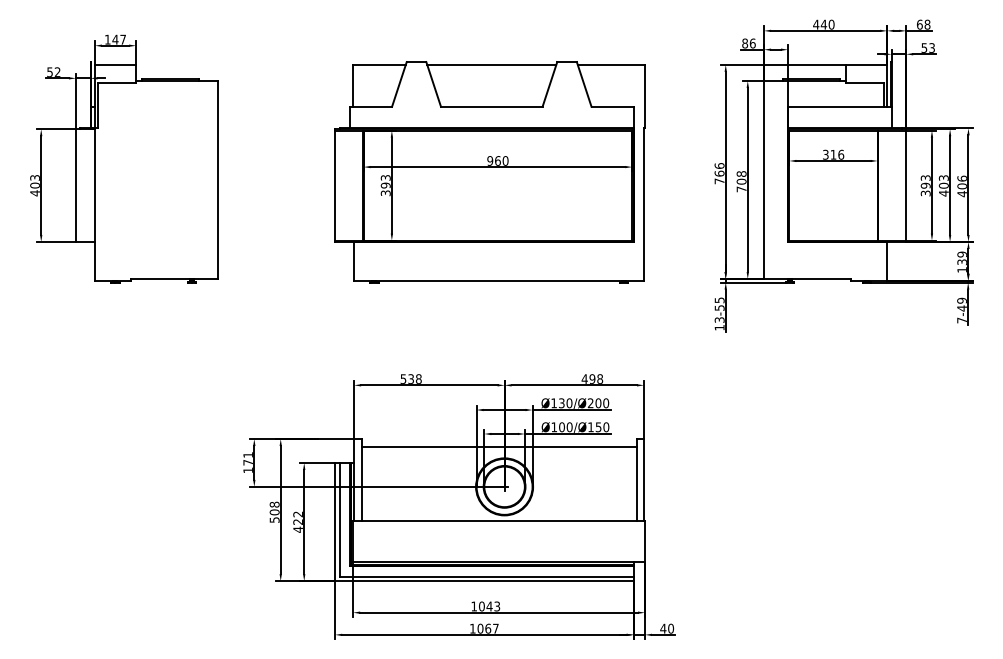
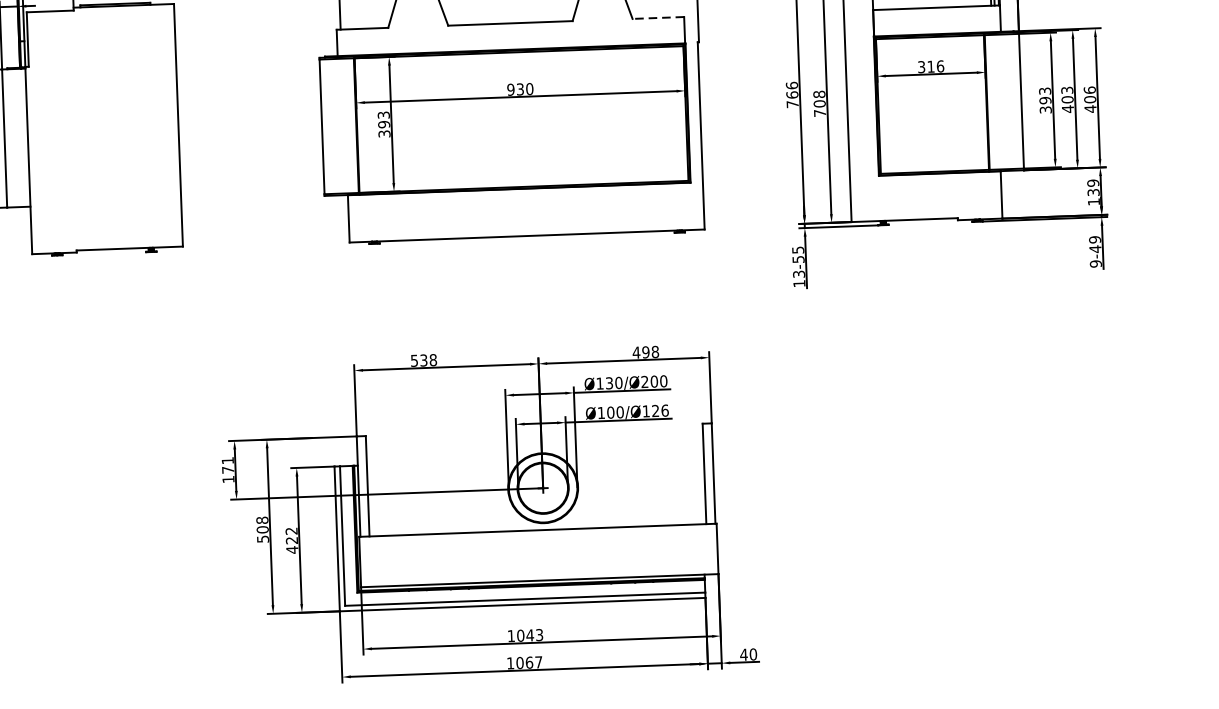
line: (612, 106) -> (658, 17), solid -> dashed
text: (497, 160) -> (519, 88), 960 -> 930
text: (961, 320) -> (1095, 263), 7-49 -> 9-49
text: (602, 427) -> (660, 411), Ø100/Ø150 -> Ø100/Ø126
line: (498, 447) -> (533, 440), removed

